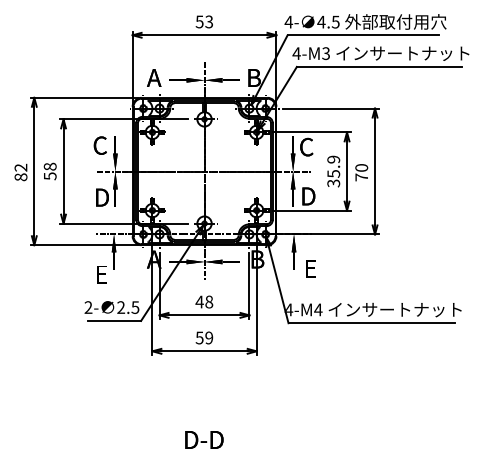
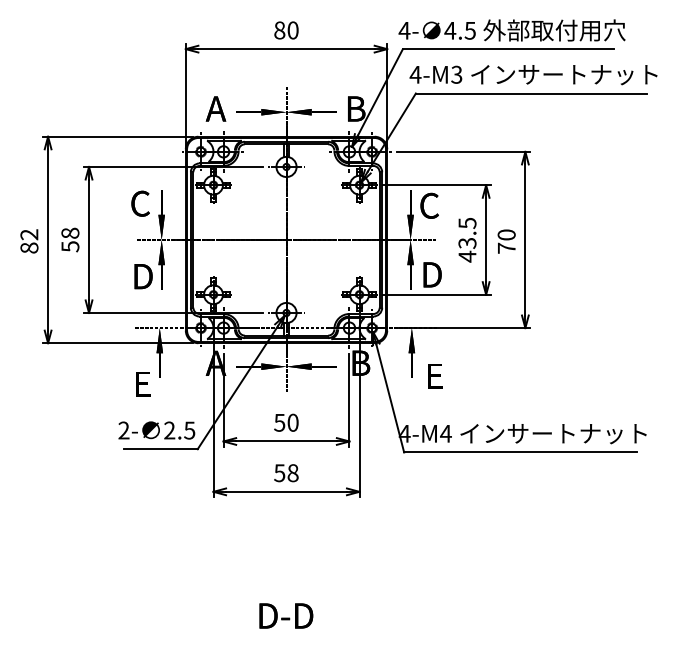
text: (204, 21) -> (286, 30), 53 -> 80
text: (333, 171) -> (467, 240), 35.9 -> 43.5
text: (203, 301) -> (285, 422), 48 -> 50
text: (208, 338) -> (292, 473), 59 -> 58

